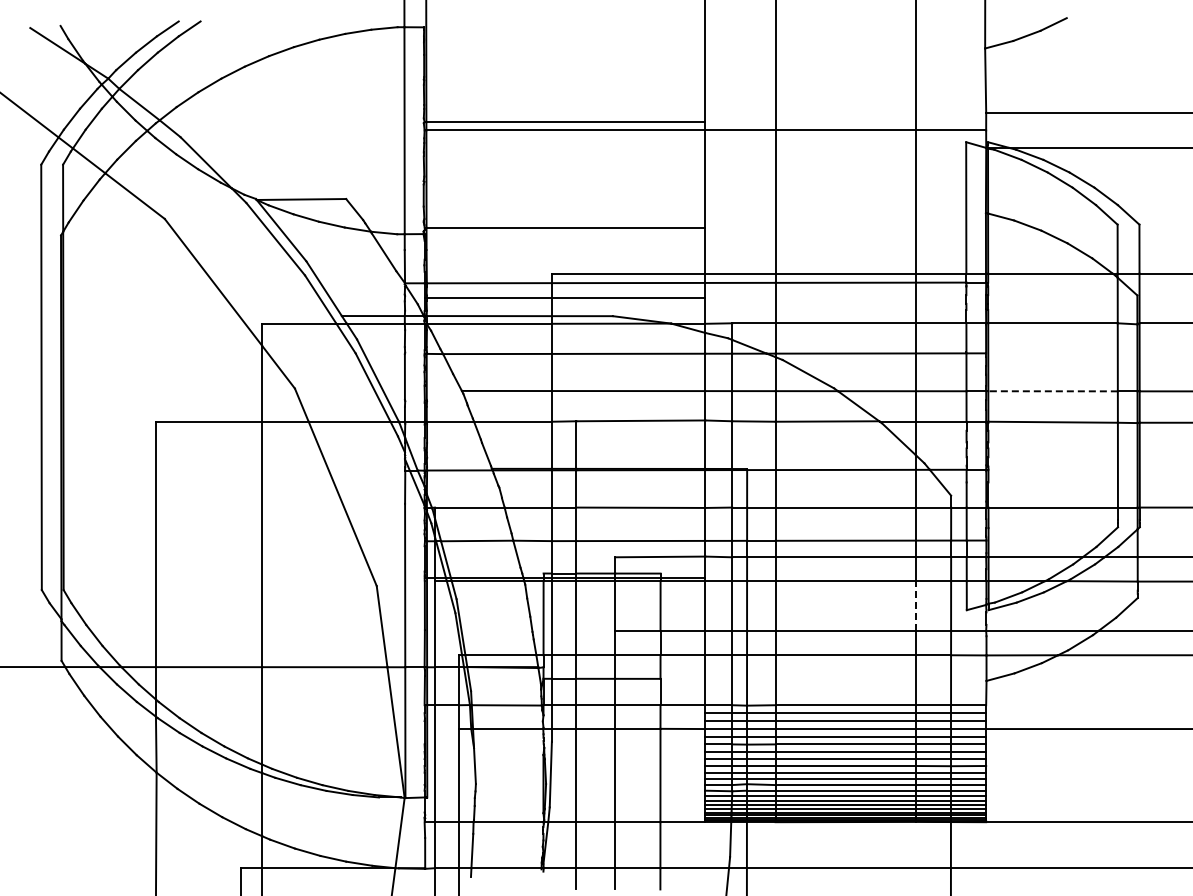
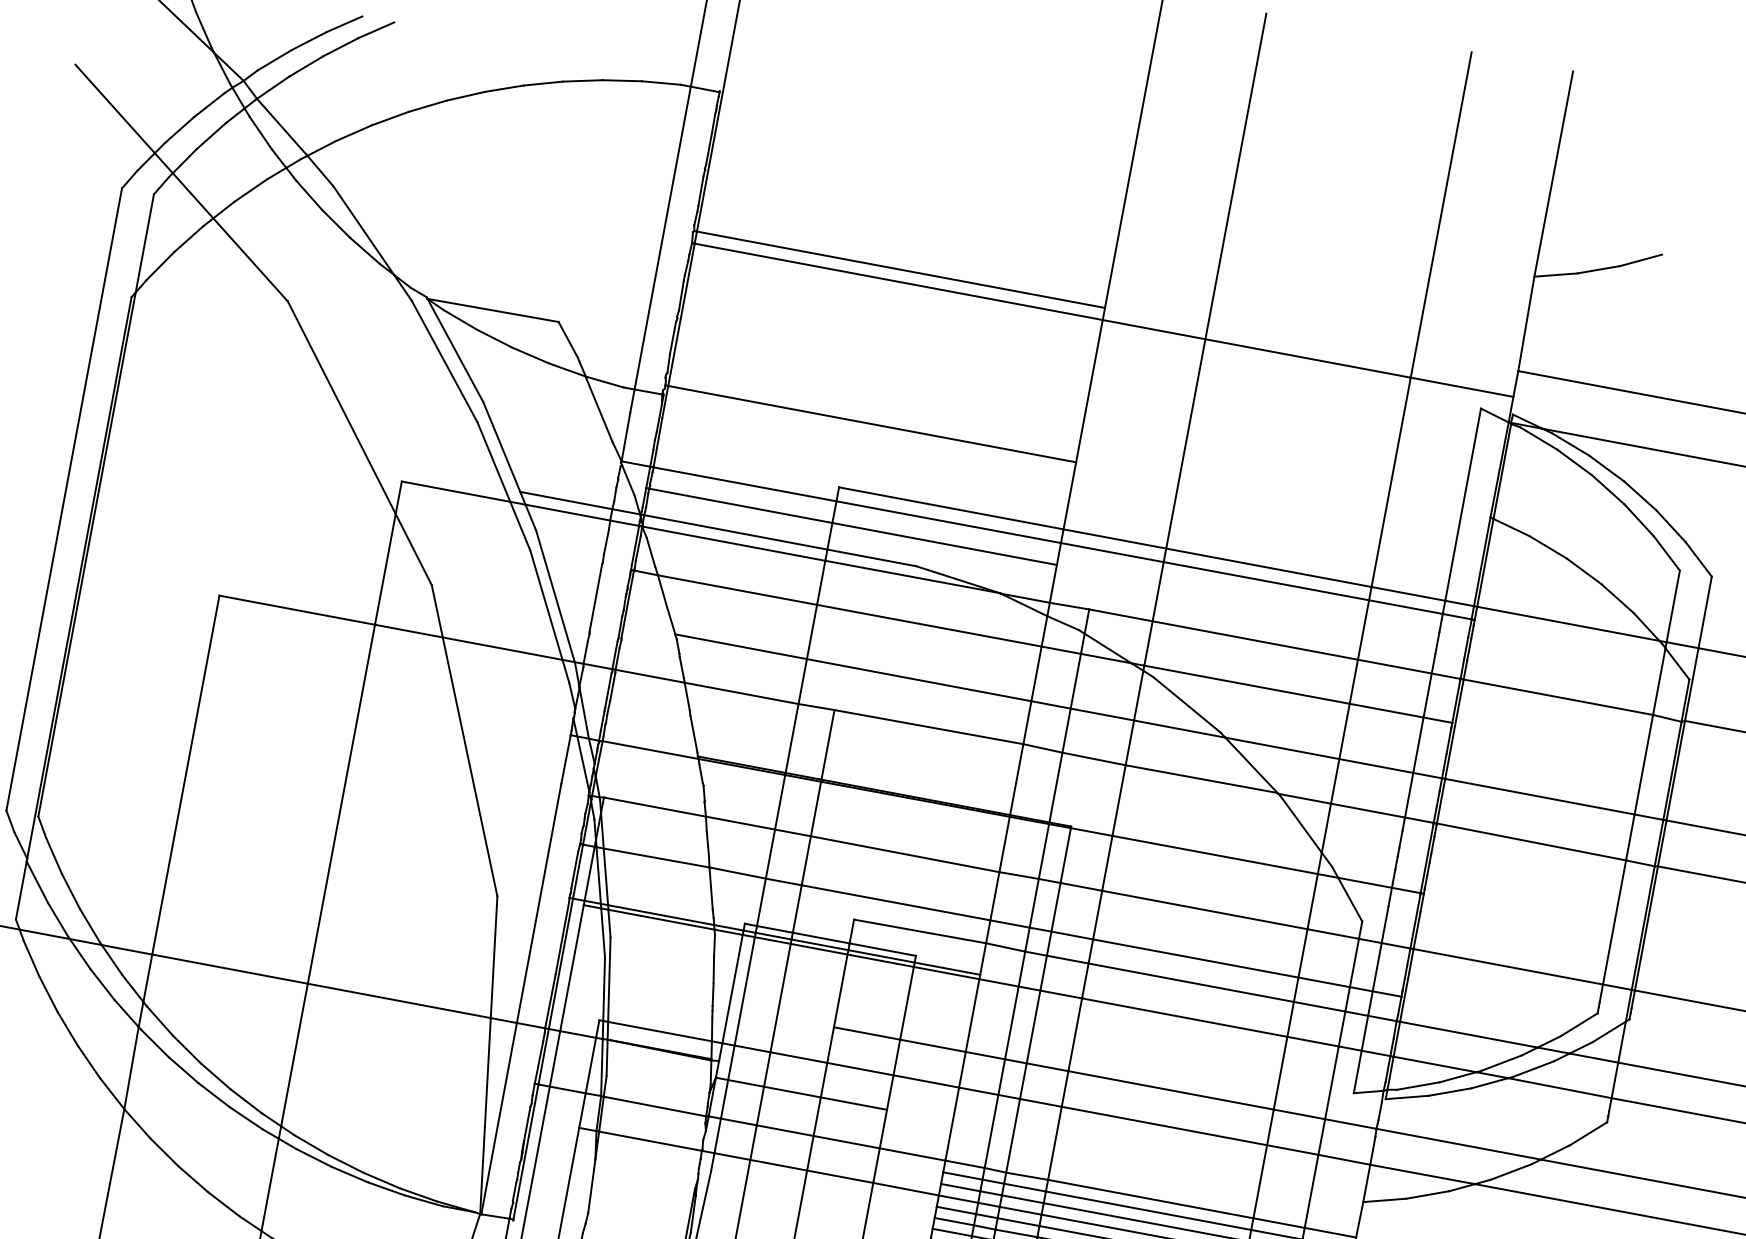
line: (1053, 391) -> (1540, 797), dashed -> solid
line: (915, 606) -> (1279, 1073), dashed -> solid

